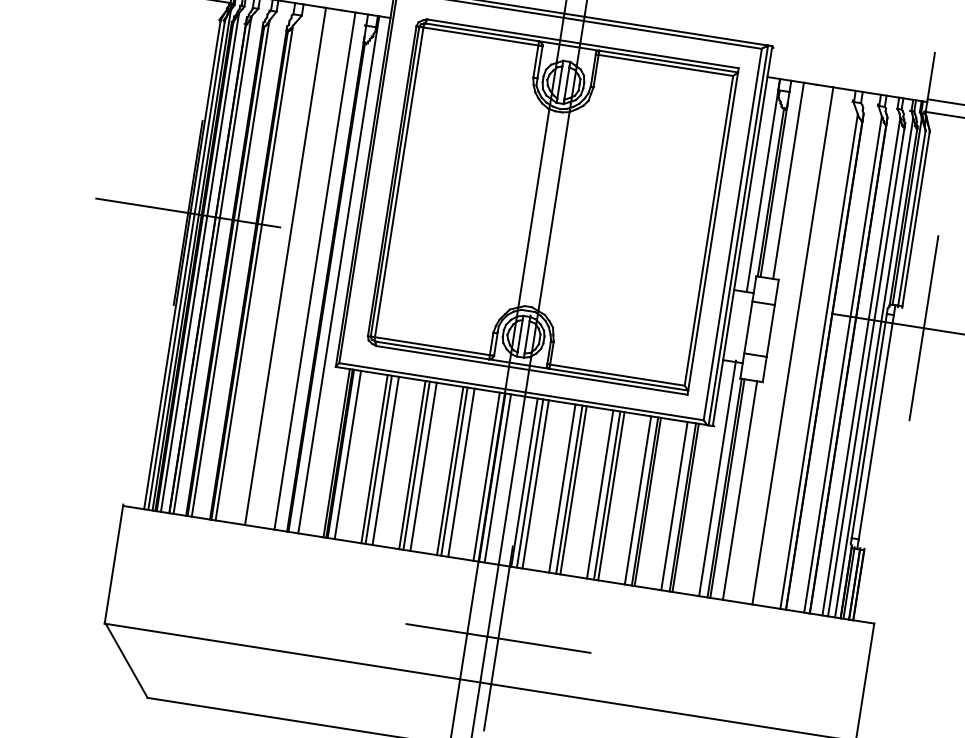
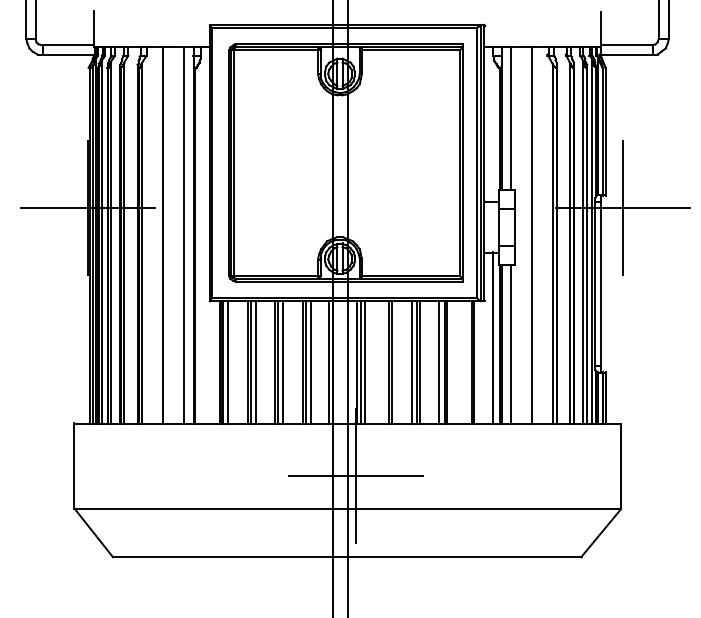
line: (763, 184) -> (493, 124), removed
line: (338, 274) -> (201, 235), removed
line: (497, 478) -> (337, 362), removed
line: (562, 488) -> (384, 362), removed
line: (673, 506) -> (465, 362), removed

